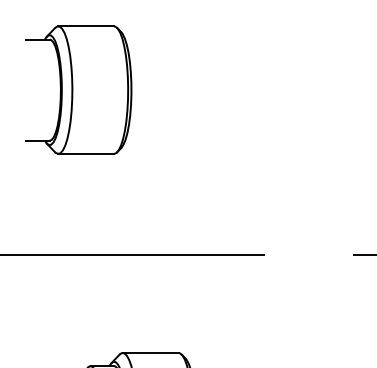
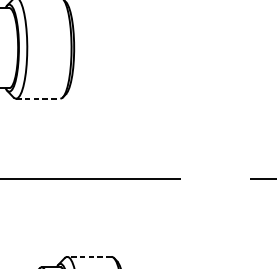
line: (86, 153) -> (38, 98), solid -> dashed
line: (150, 352) -> (89, 256), solid -> dashed

